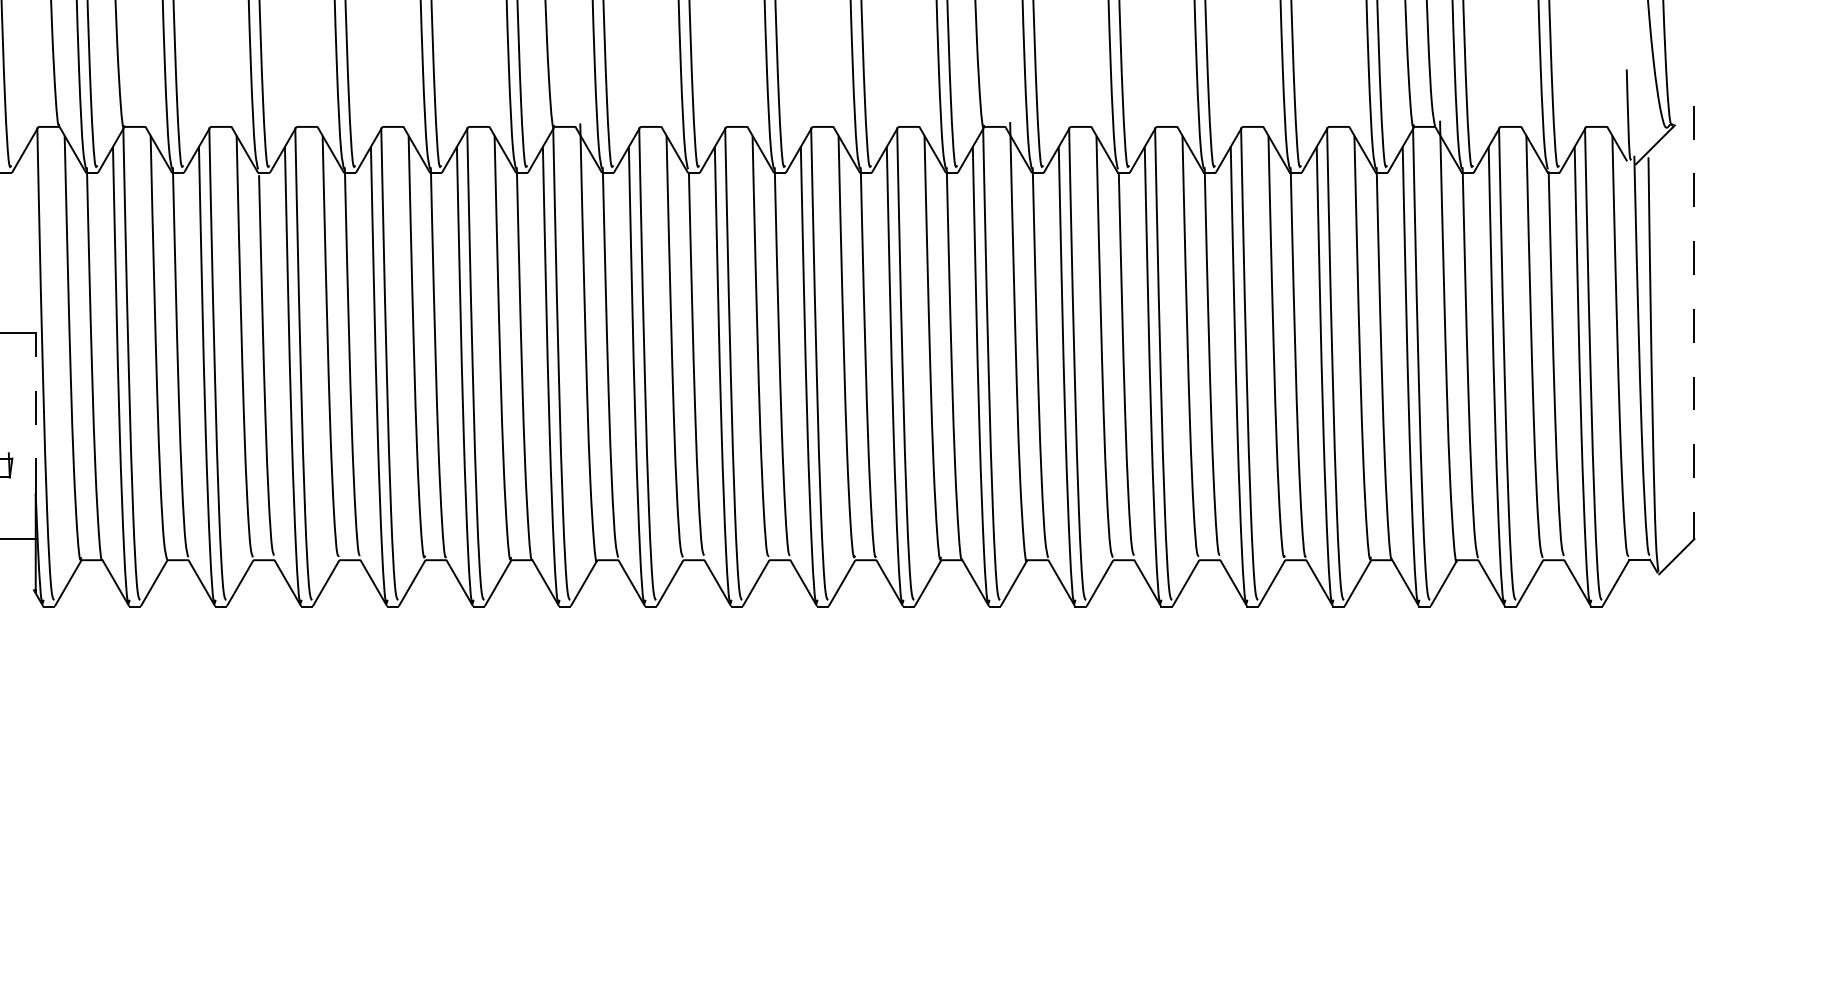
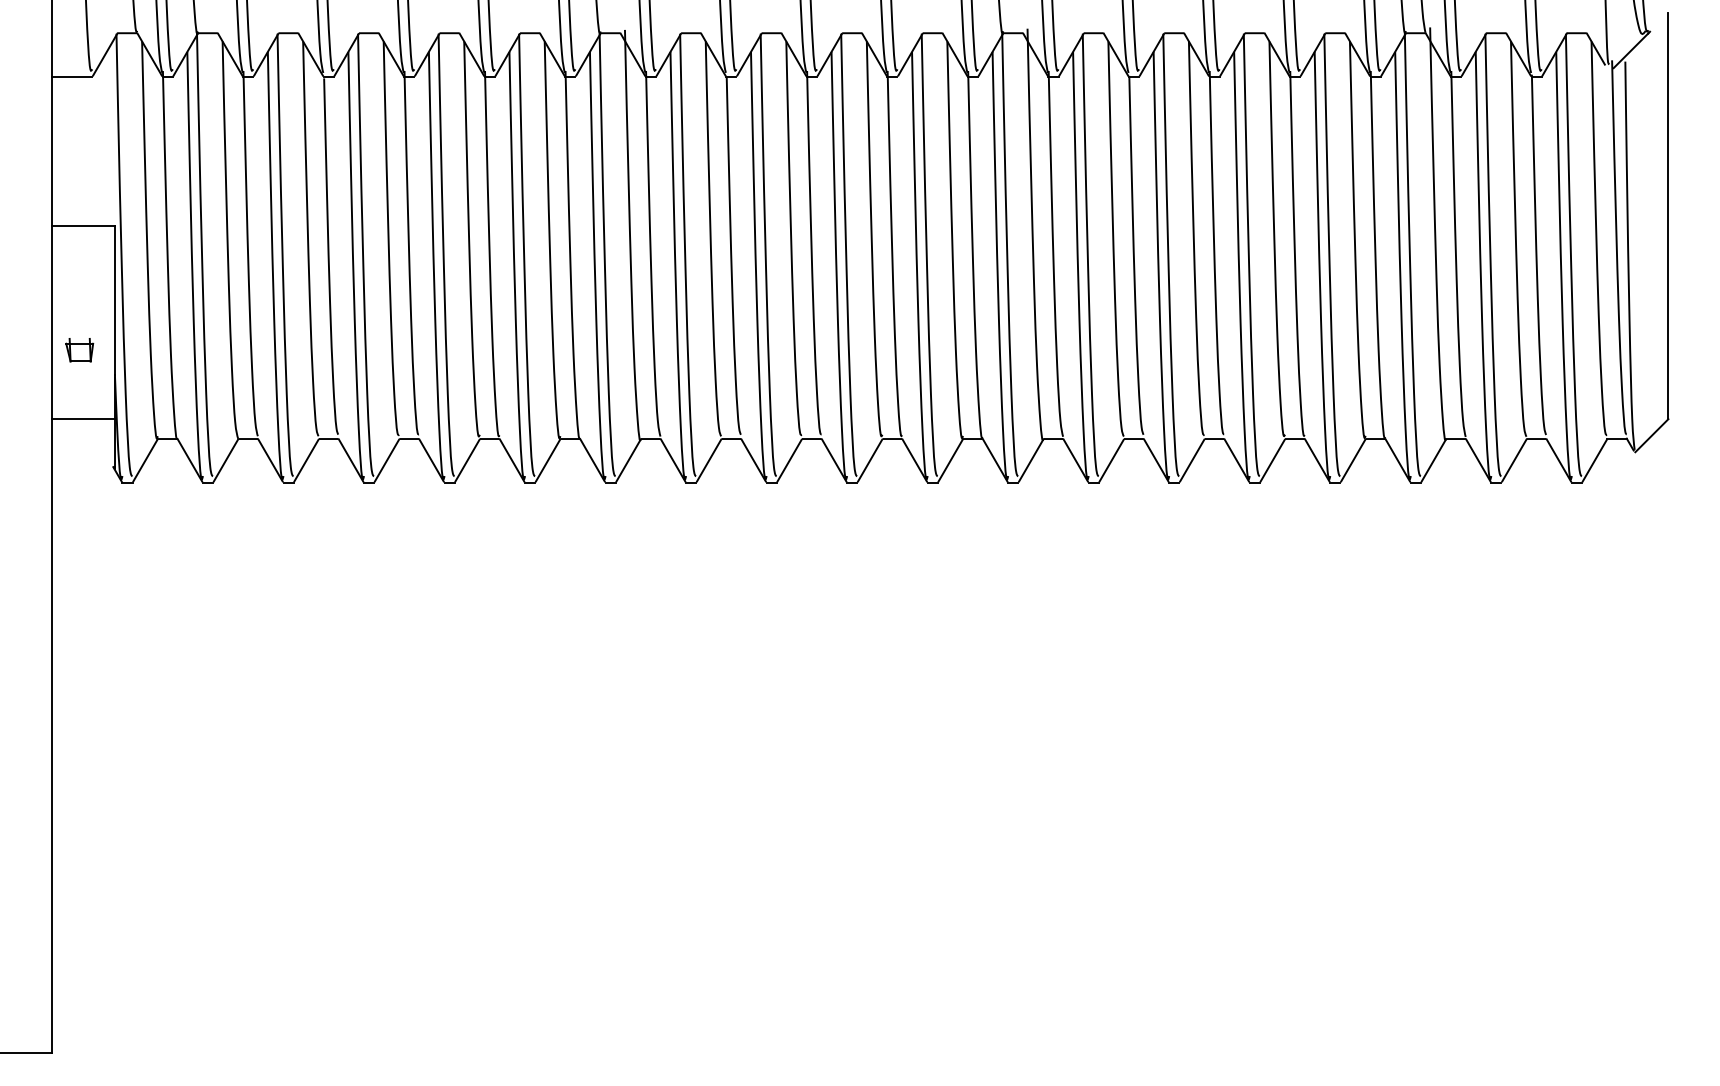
line: (1694, 322) -> (1668, 216), dashed -> solid
line: (36, 412) -> (115, 300), dashed -> solid

